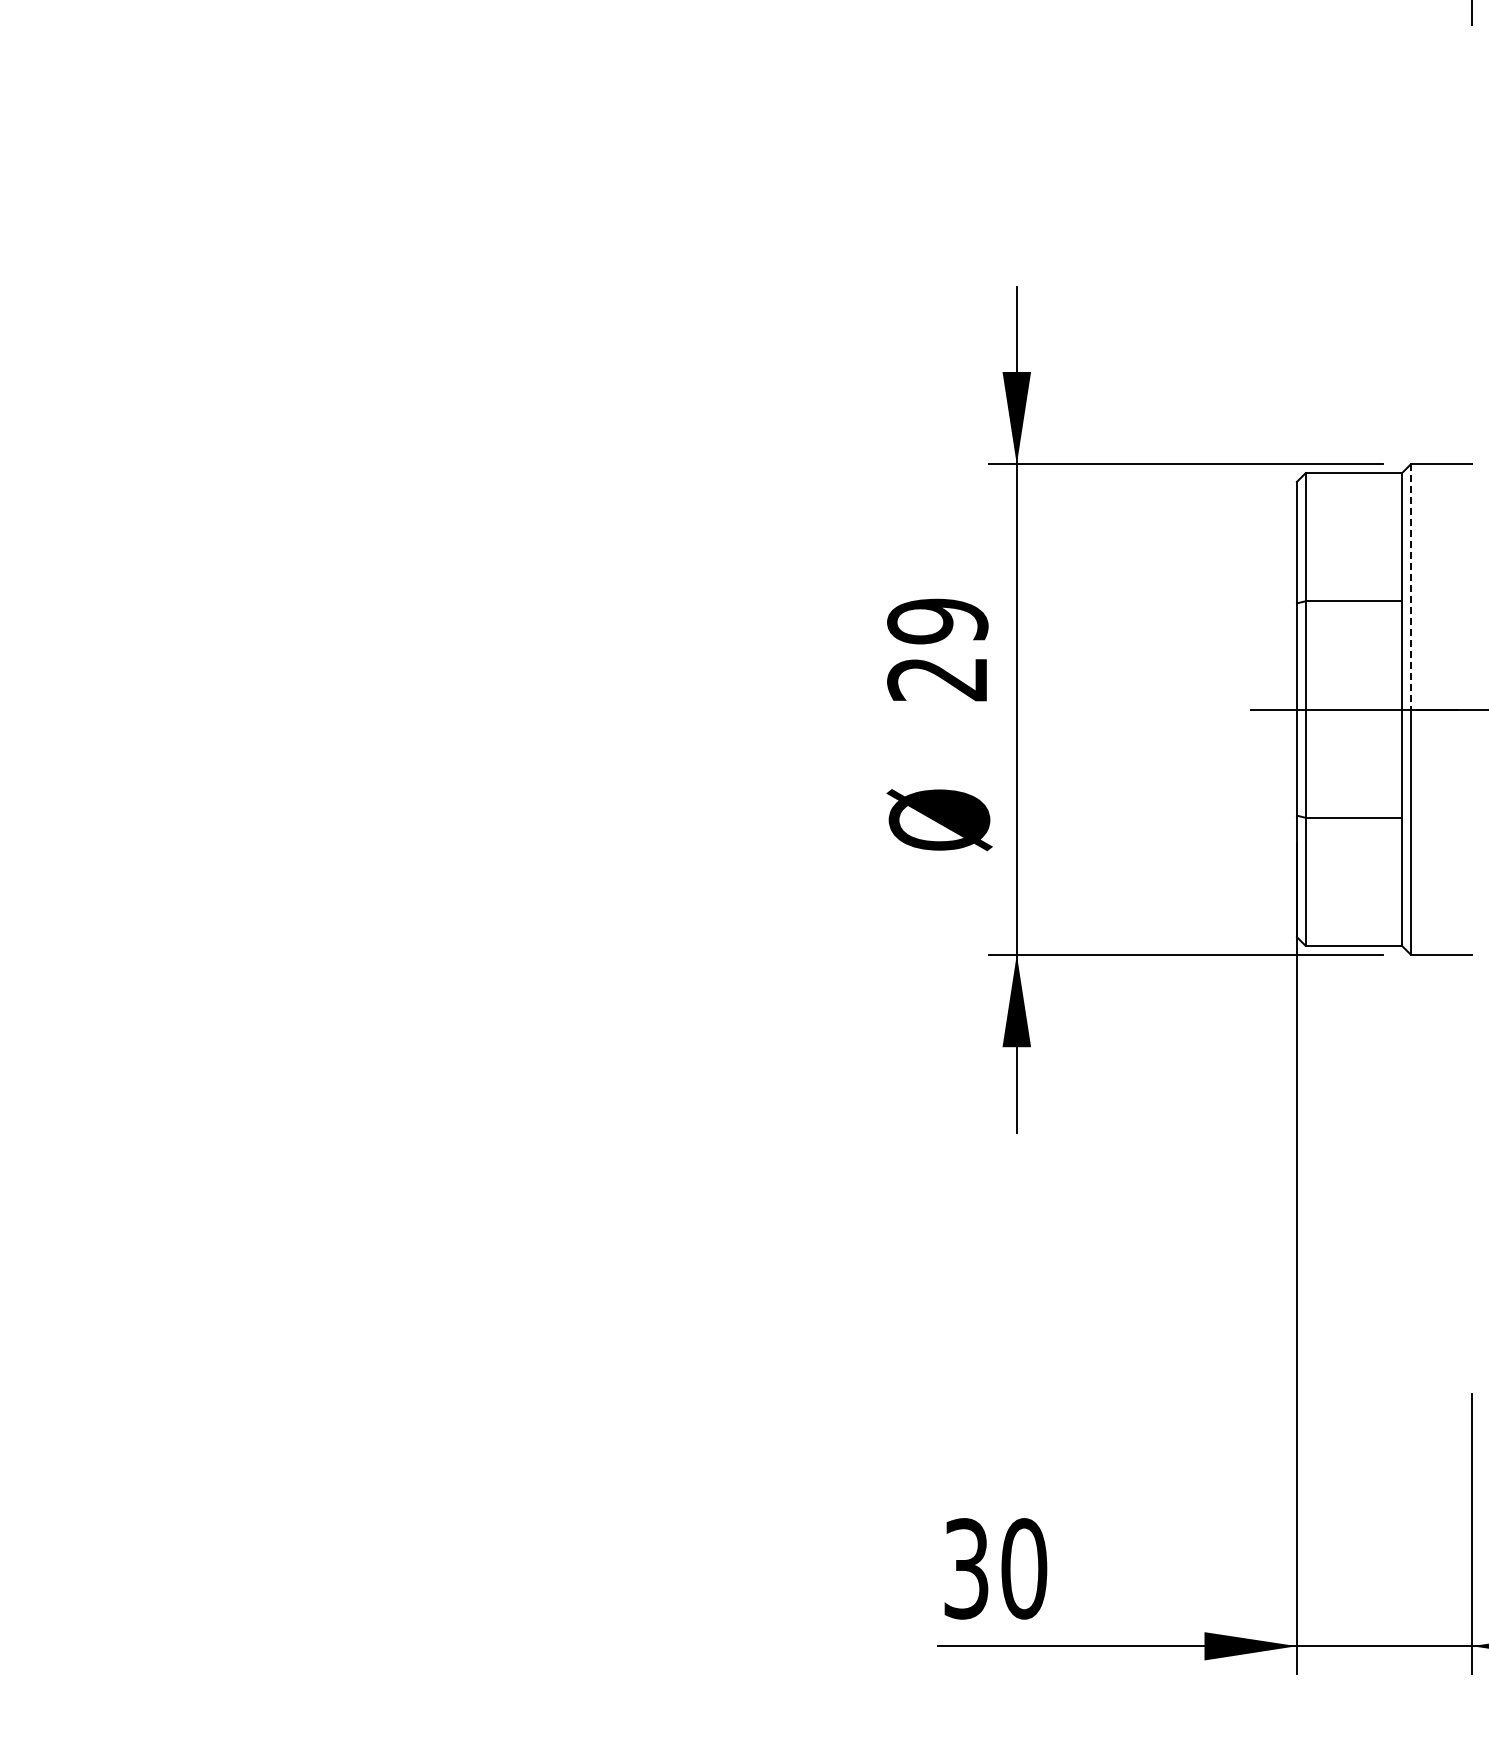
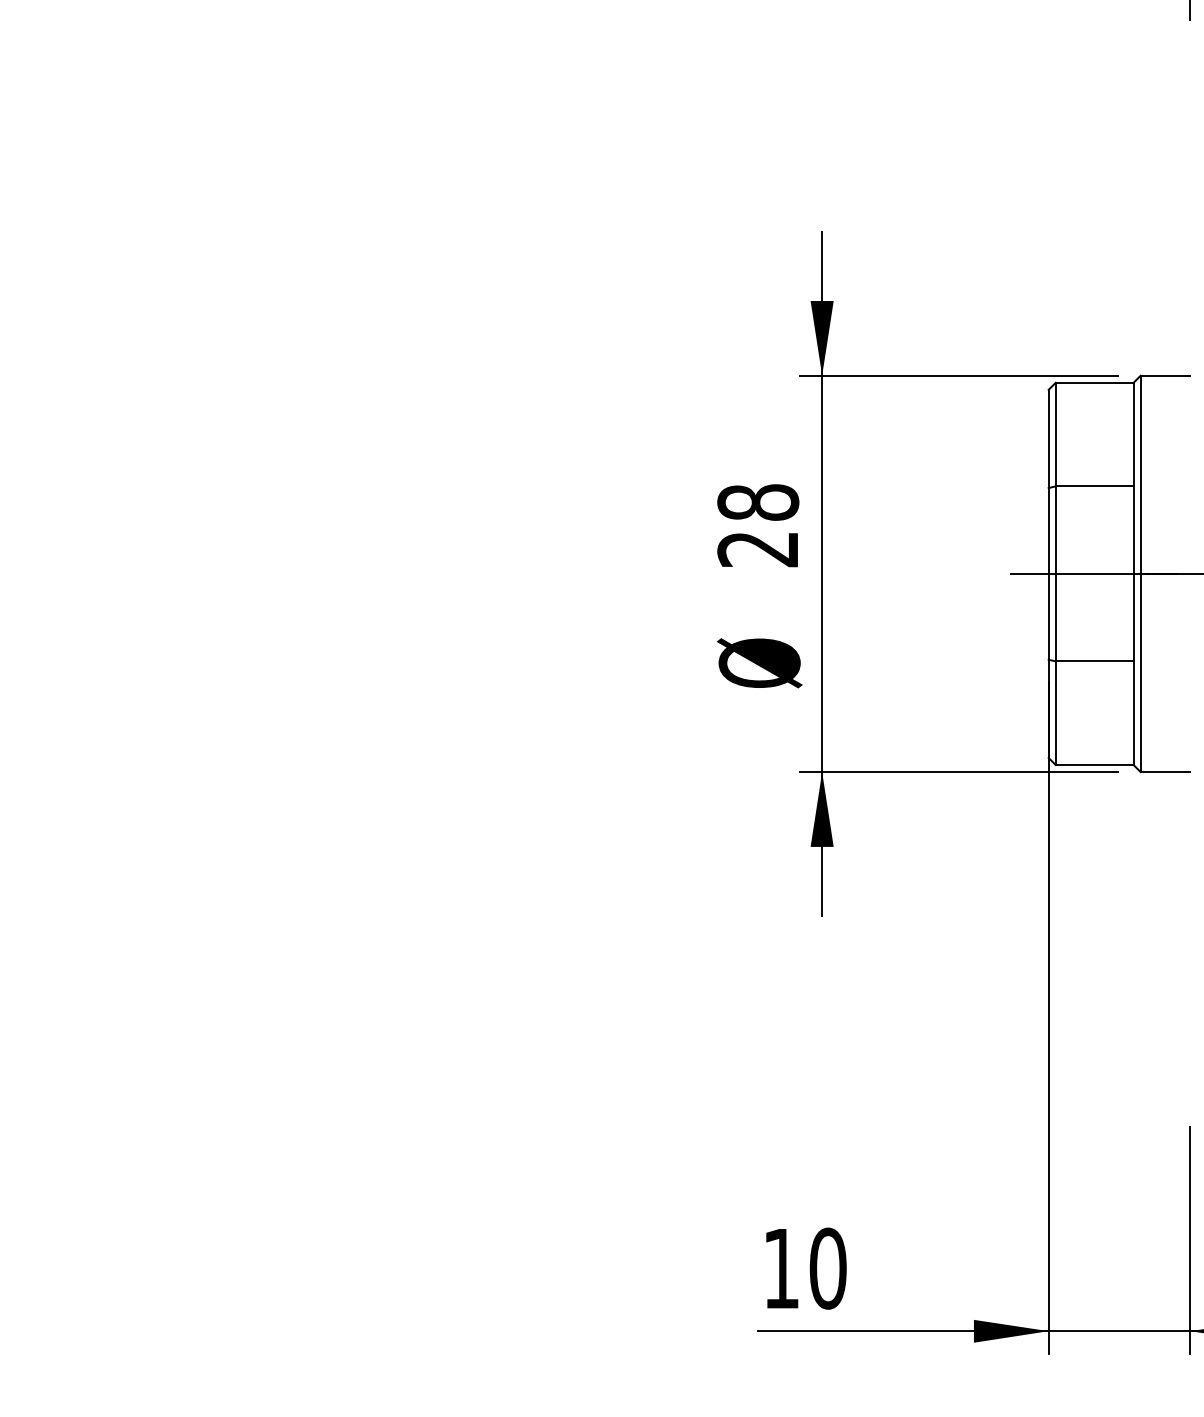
line: (1410, 586) -> (1140, 474), dashed -> solid
text: (937, 621) -> (758, 502), 29 -> 28
text: (966, 1568) -> (781, 1268), 30 -> 10

